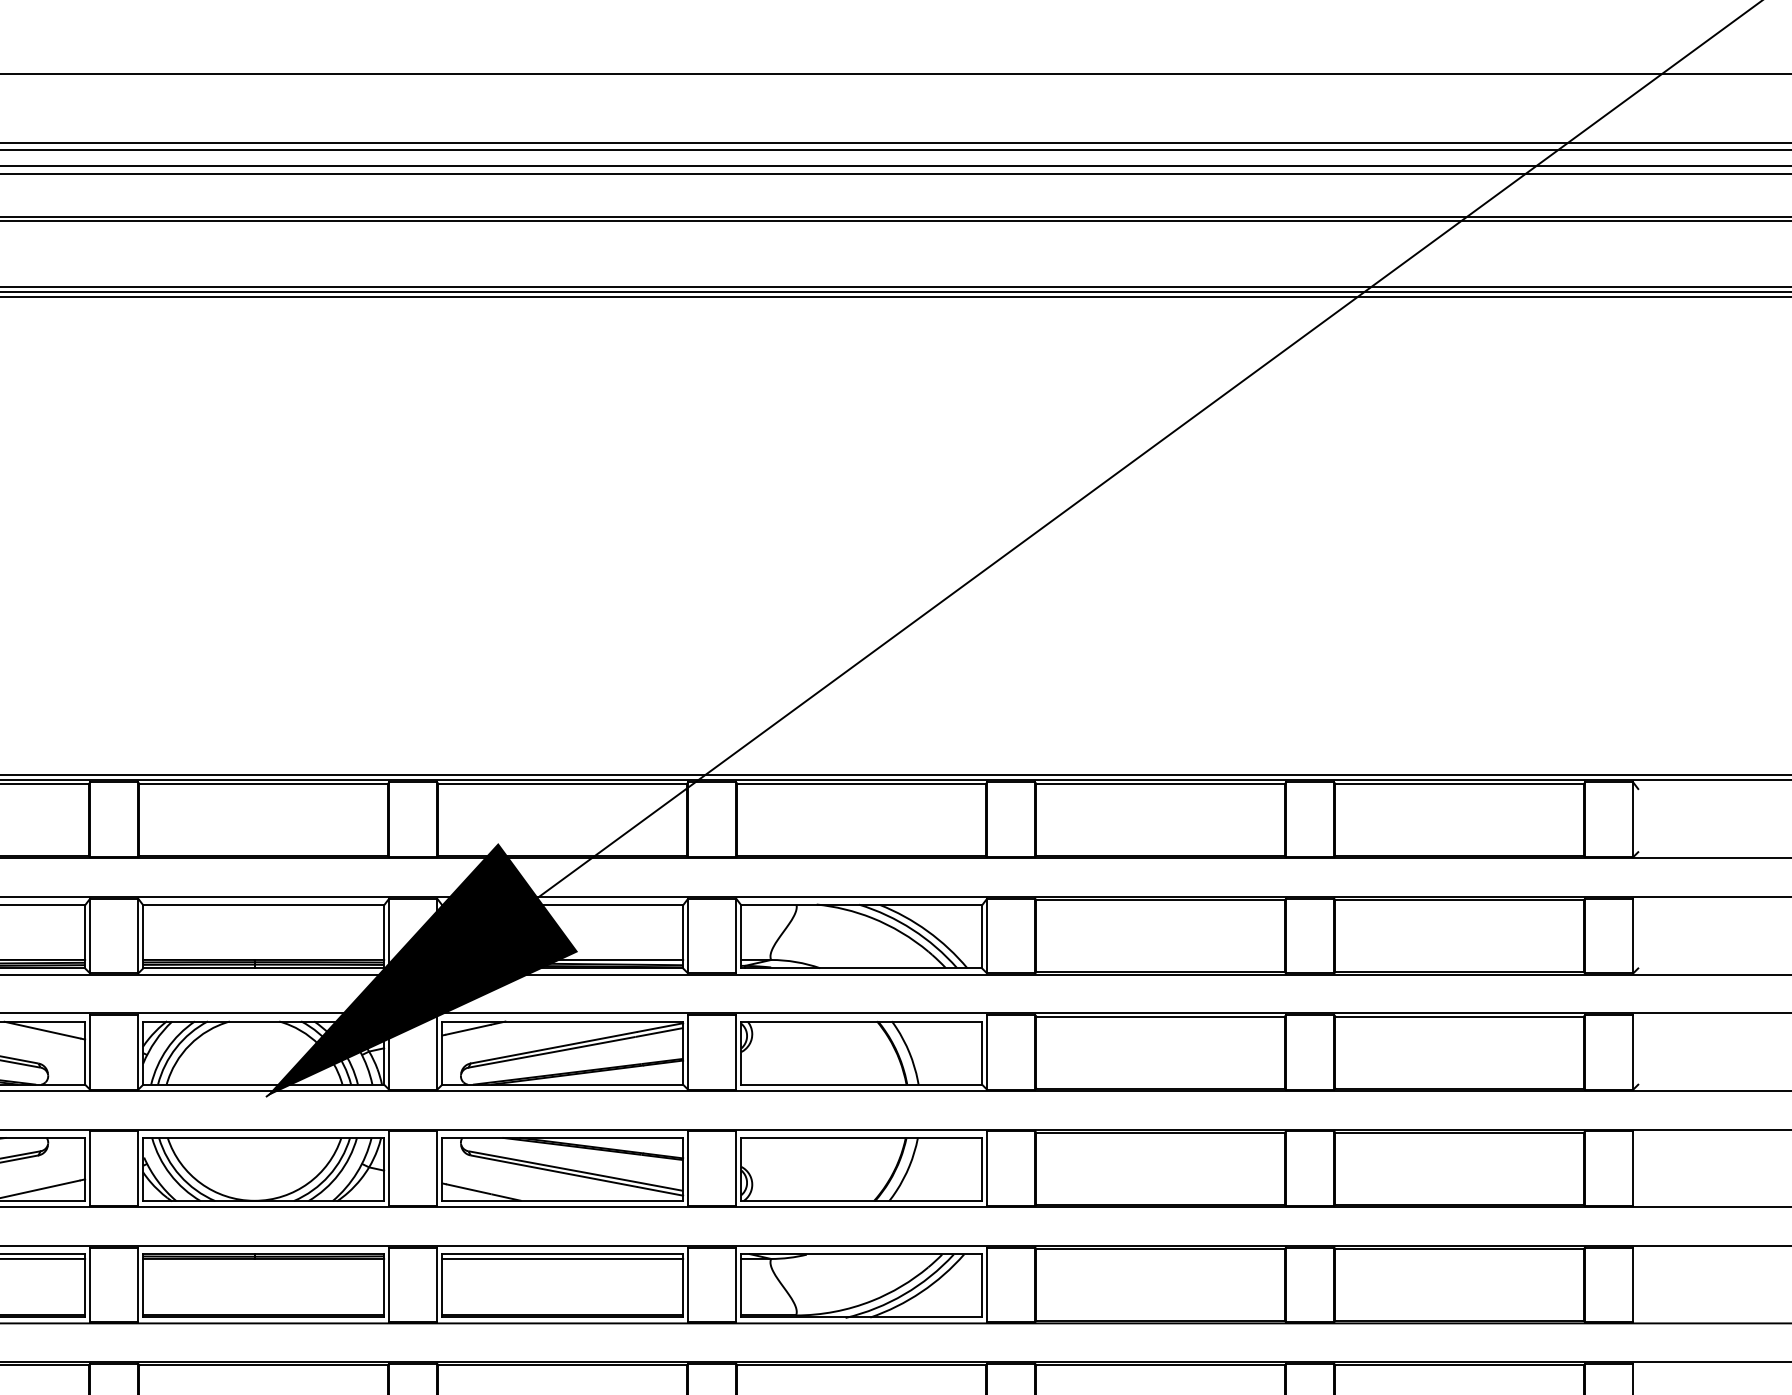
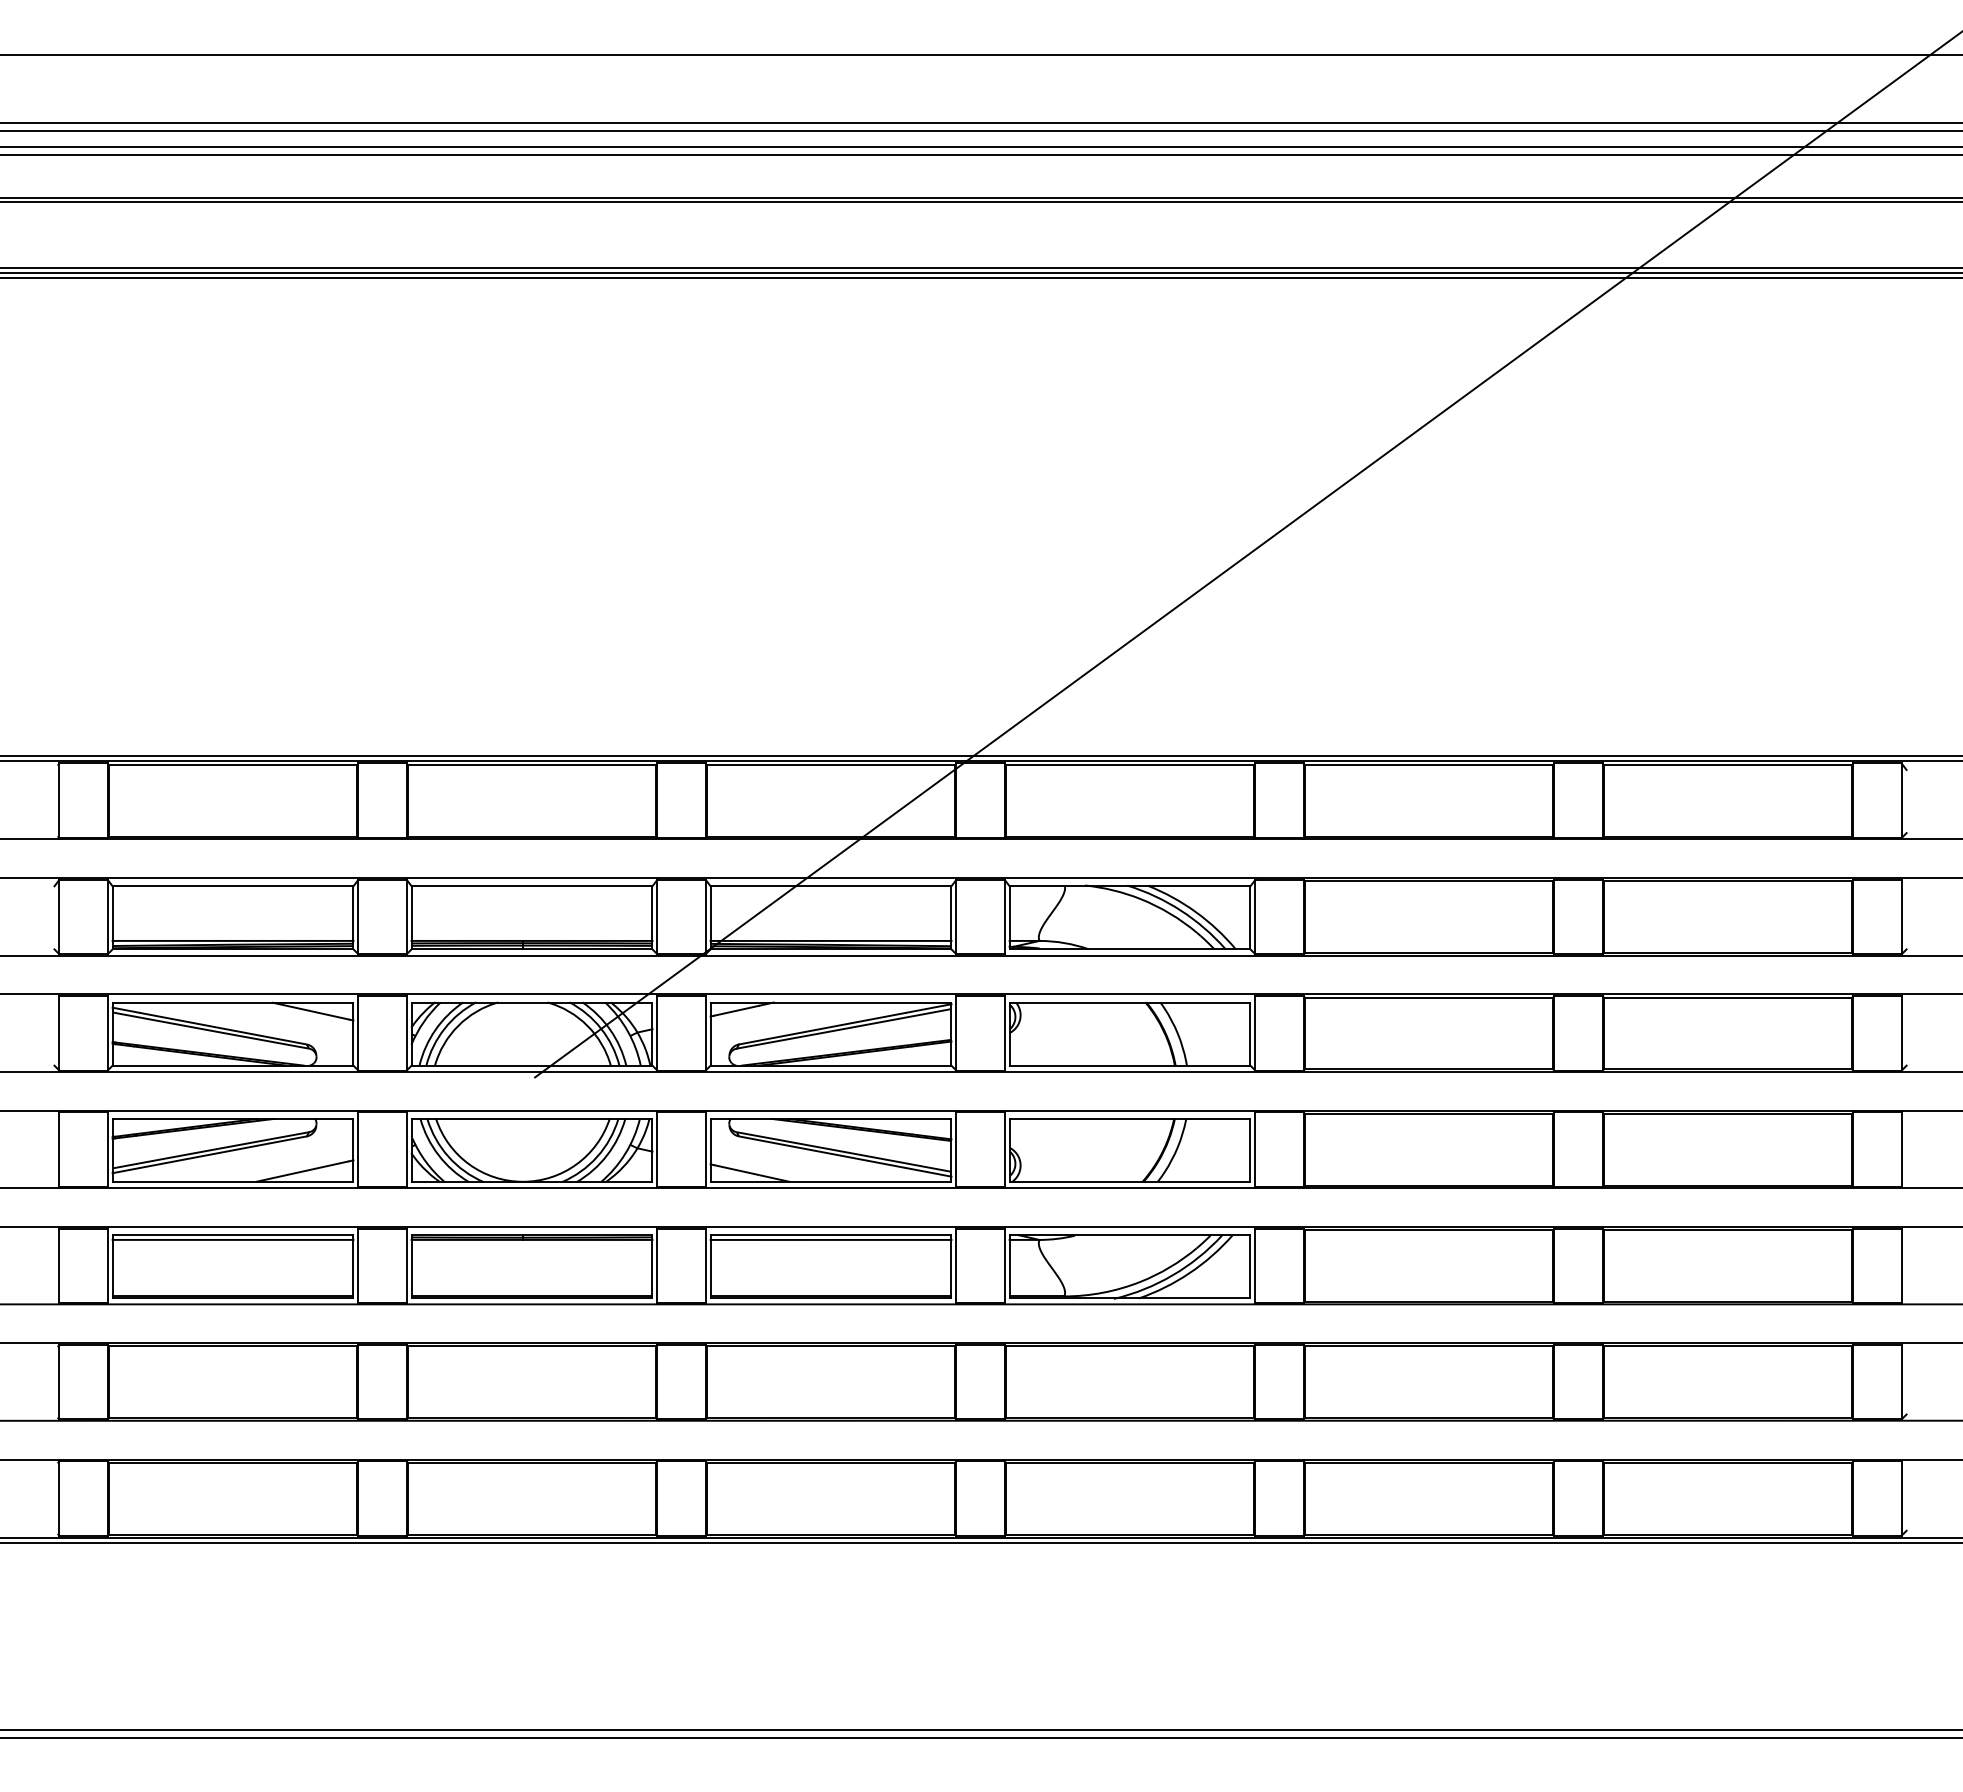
fill: (422, 969) -> (690, 950), removed

